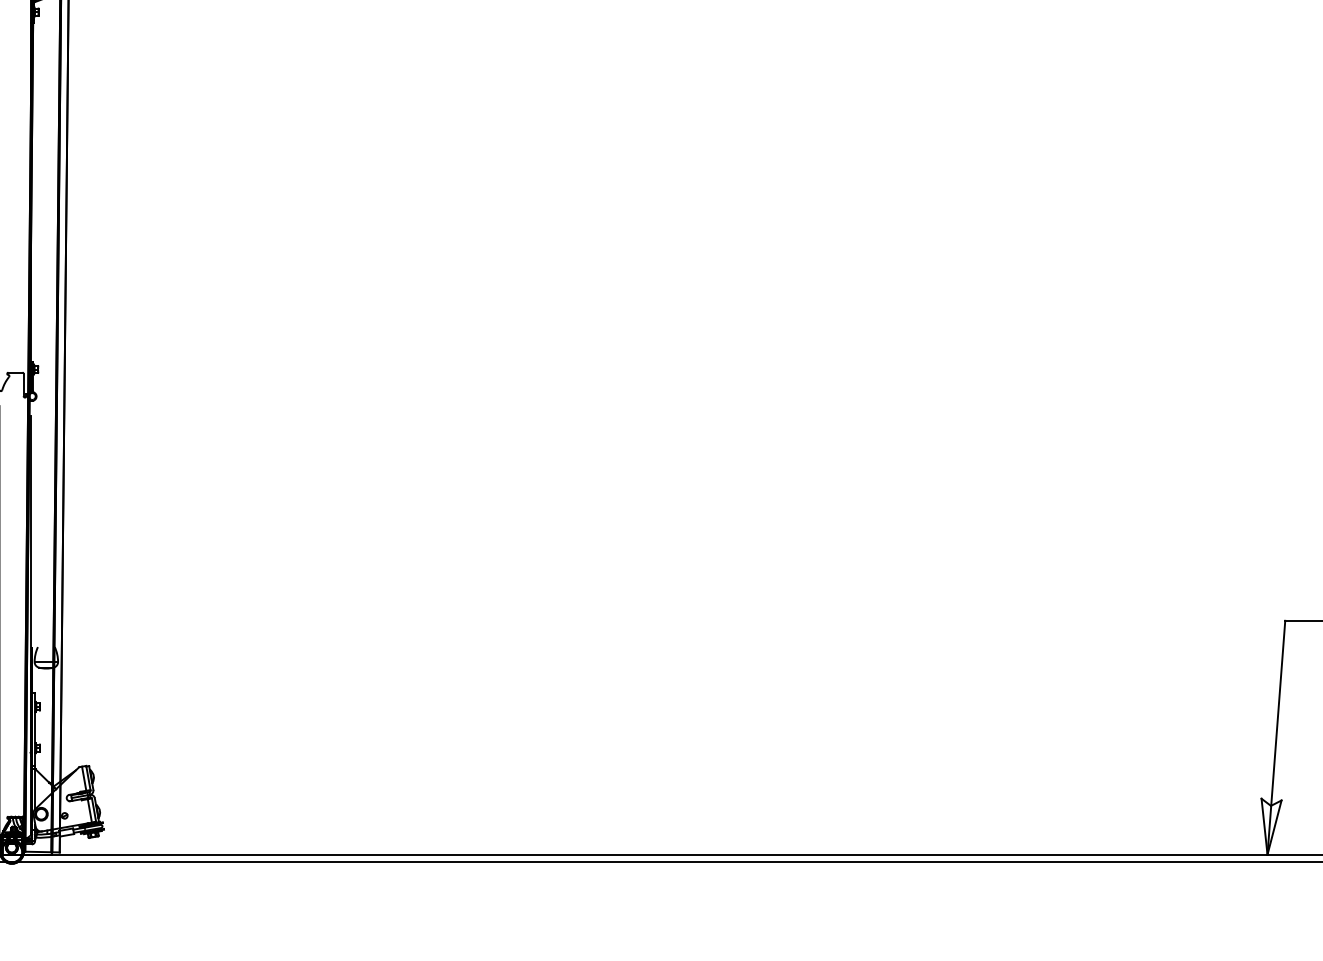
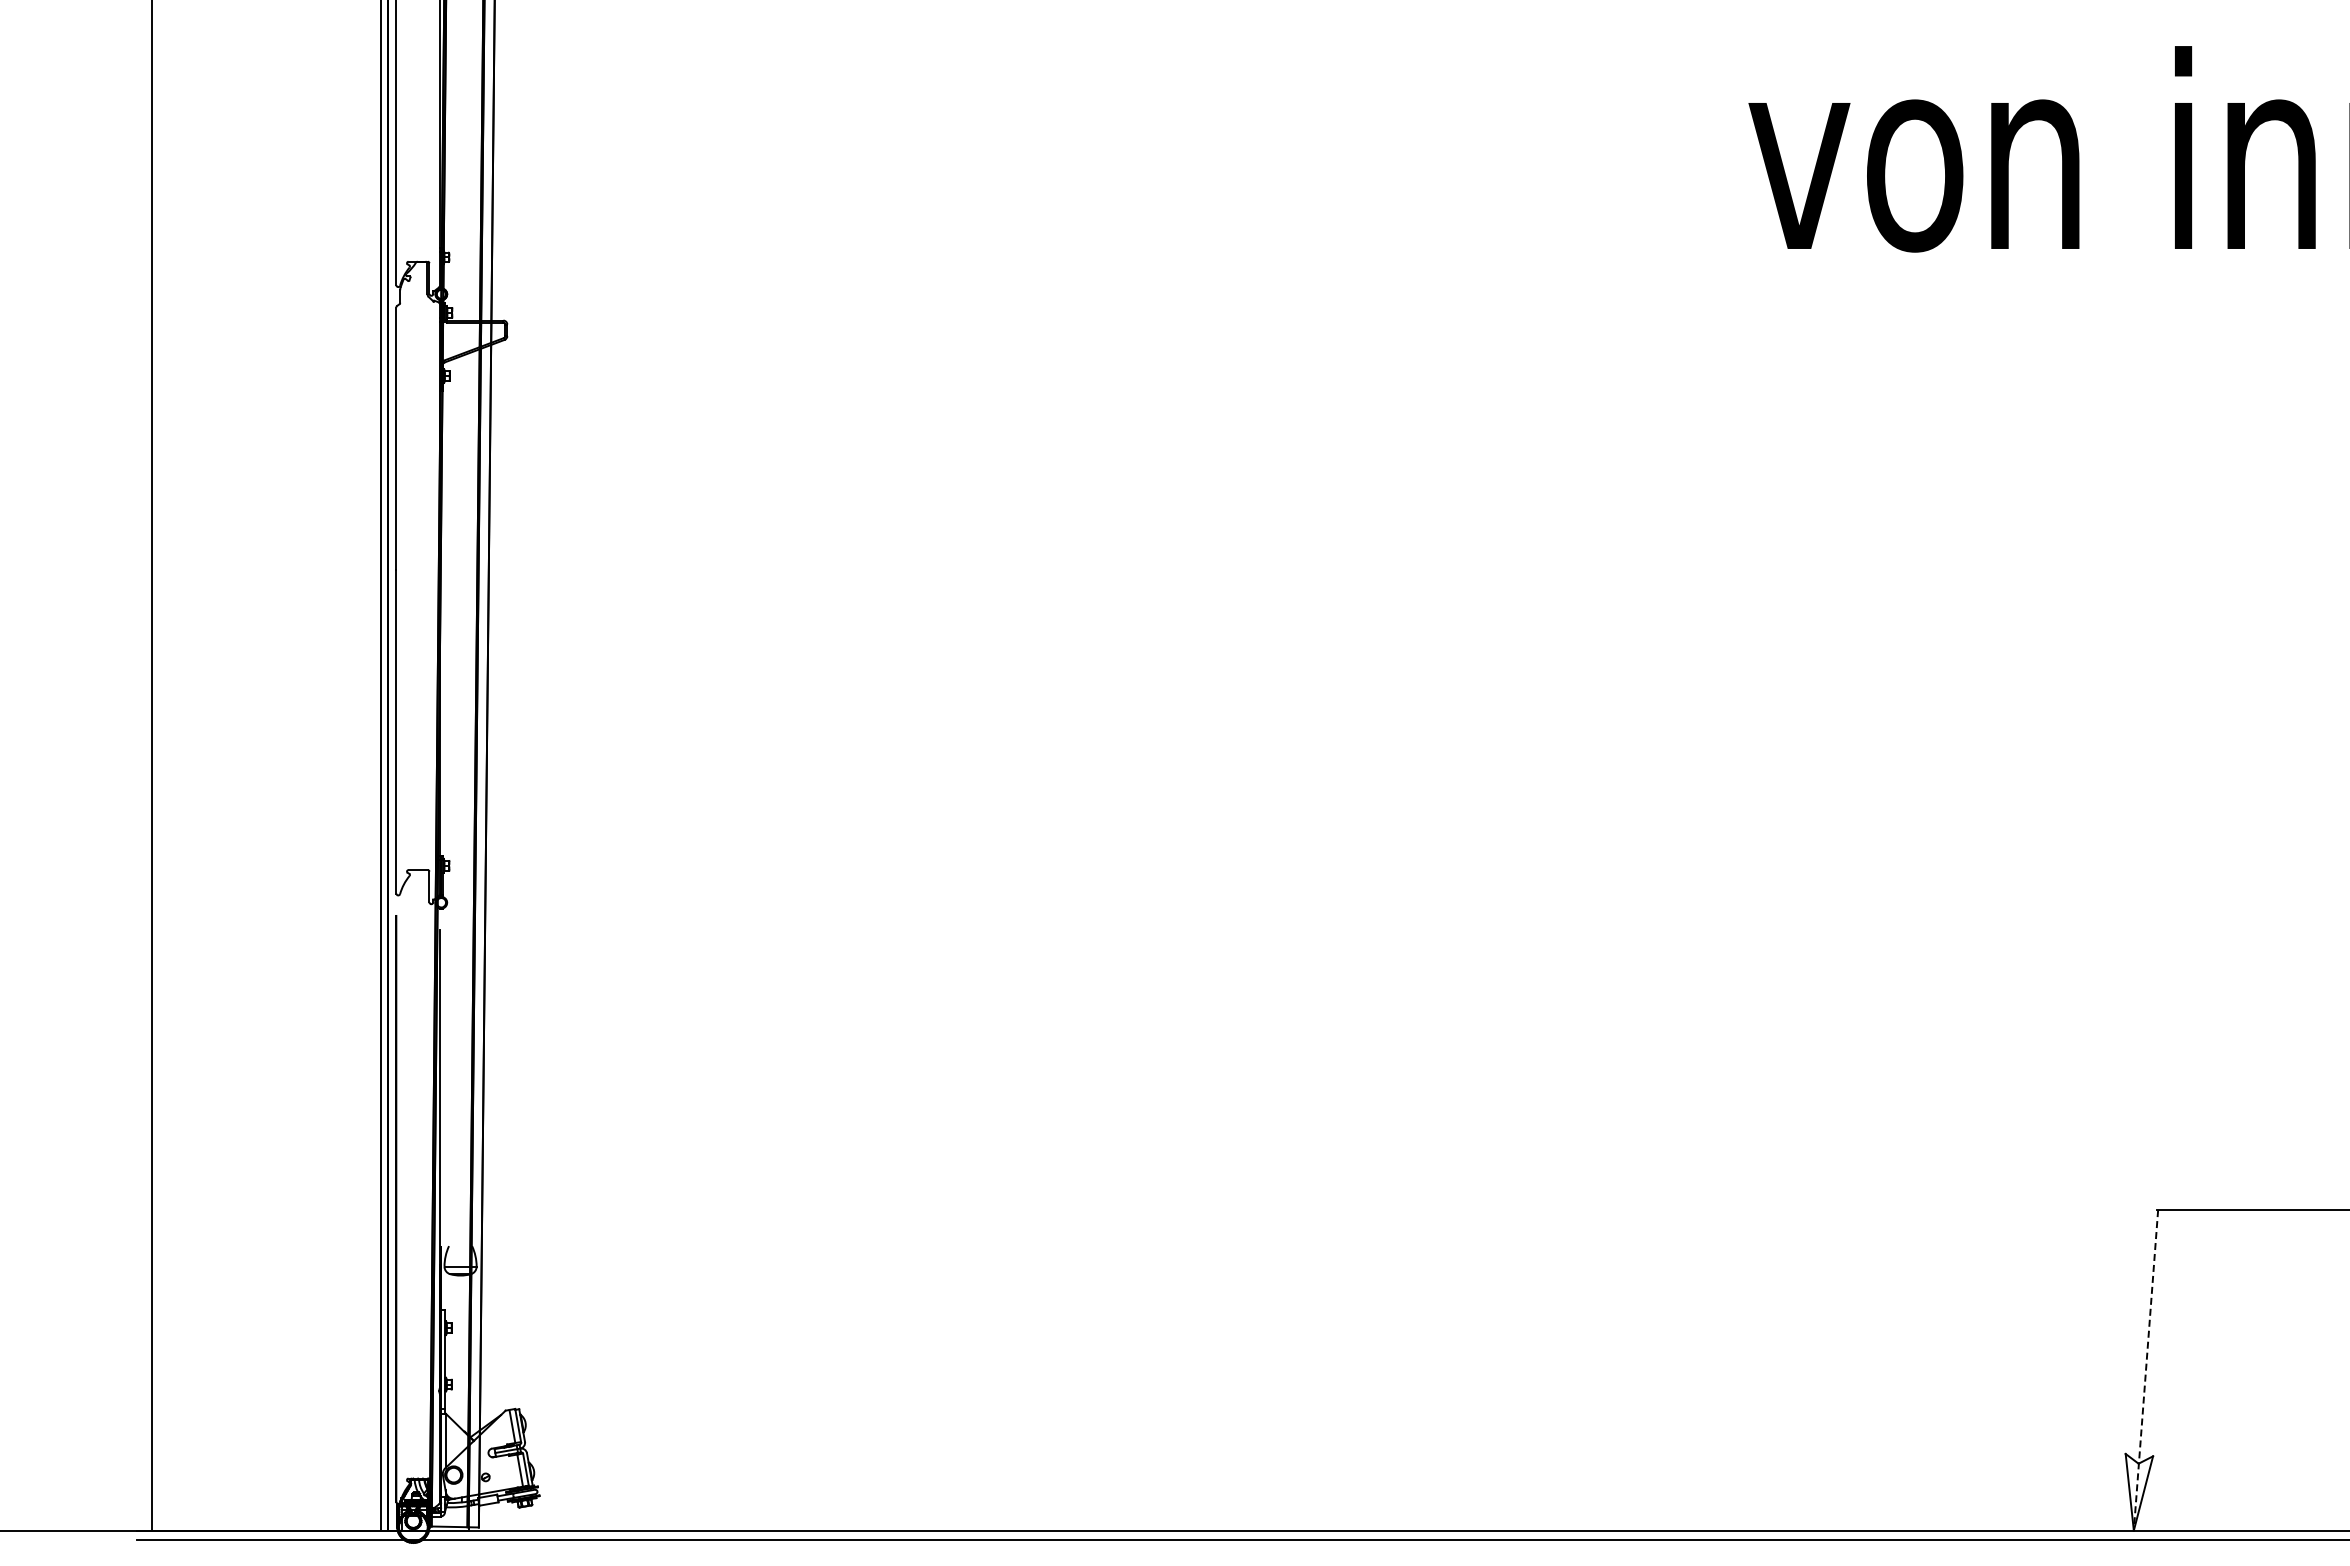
line: (1276, 737) -> (2145, 1370), solid -> dashed

